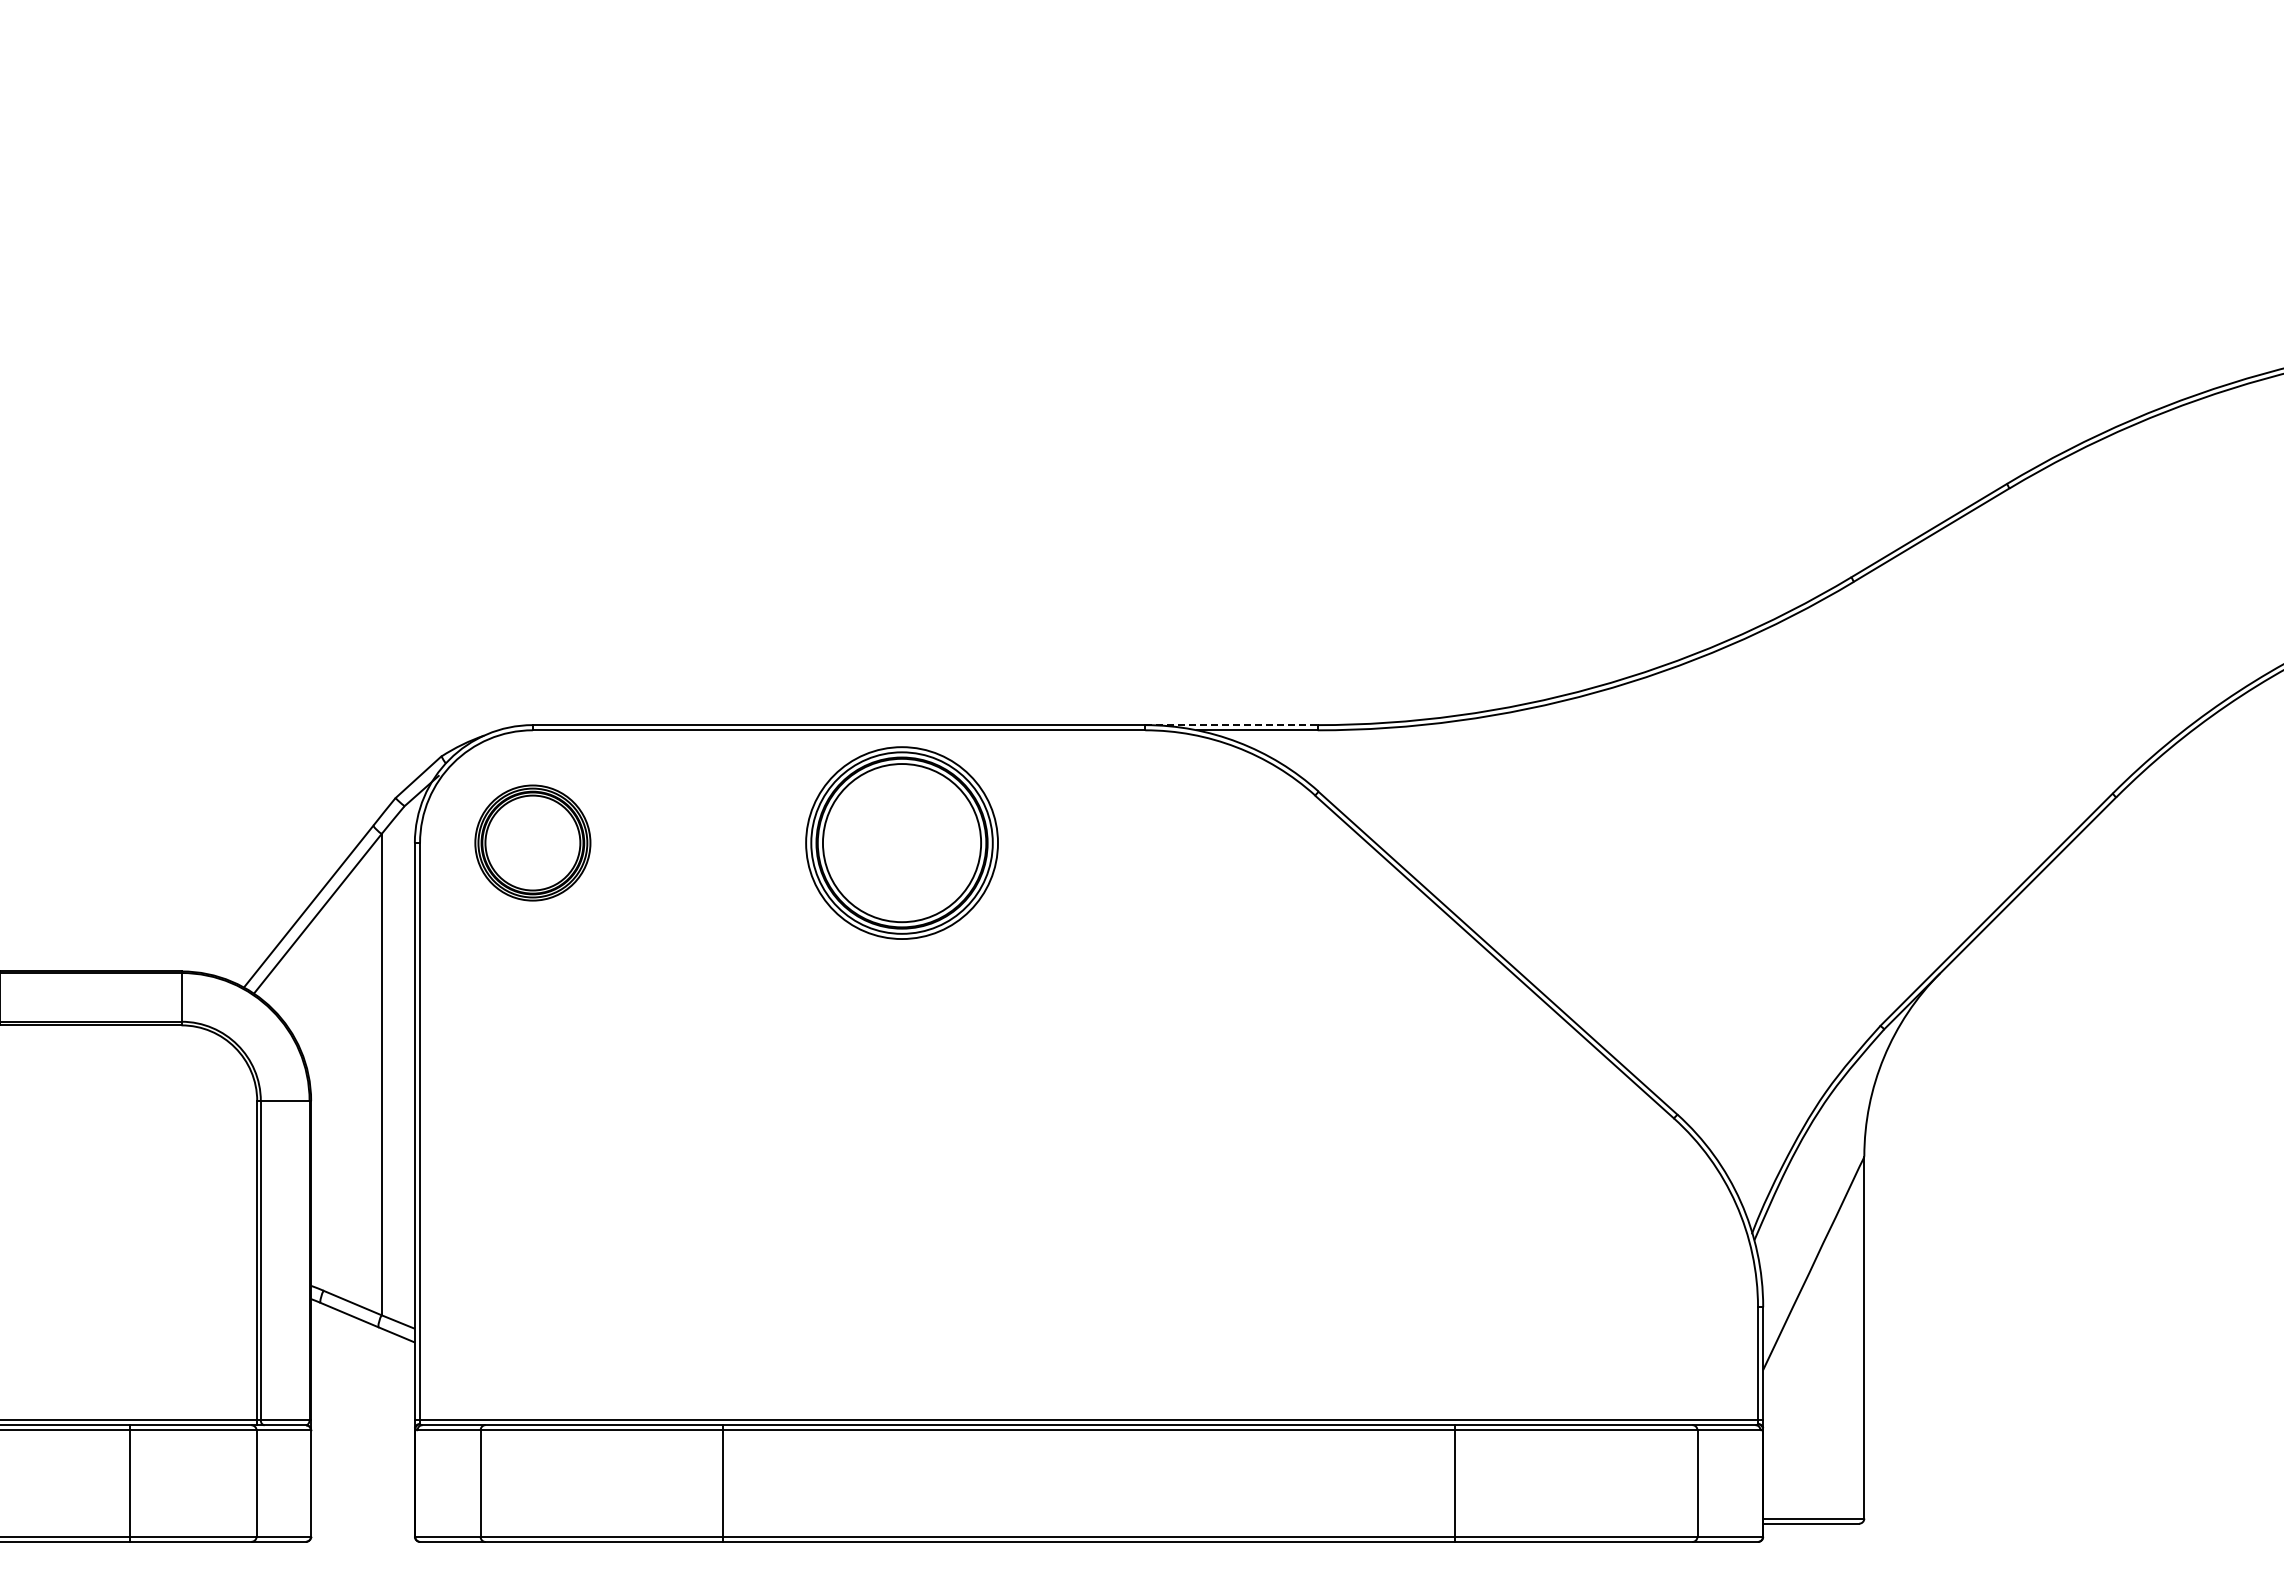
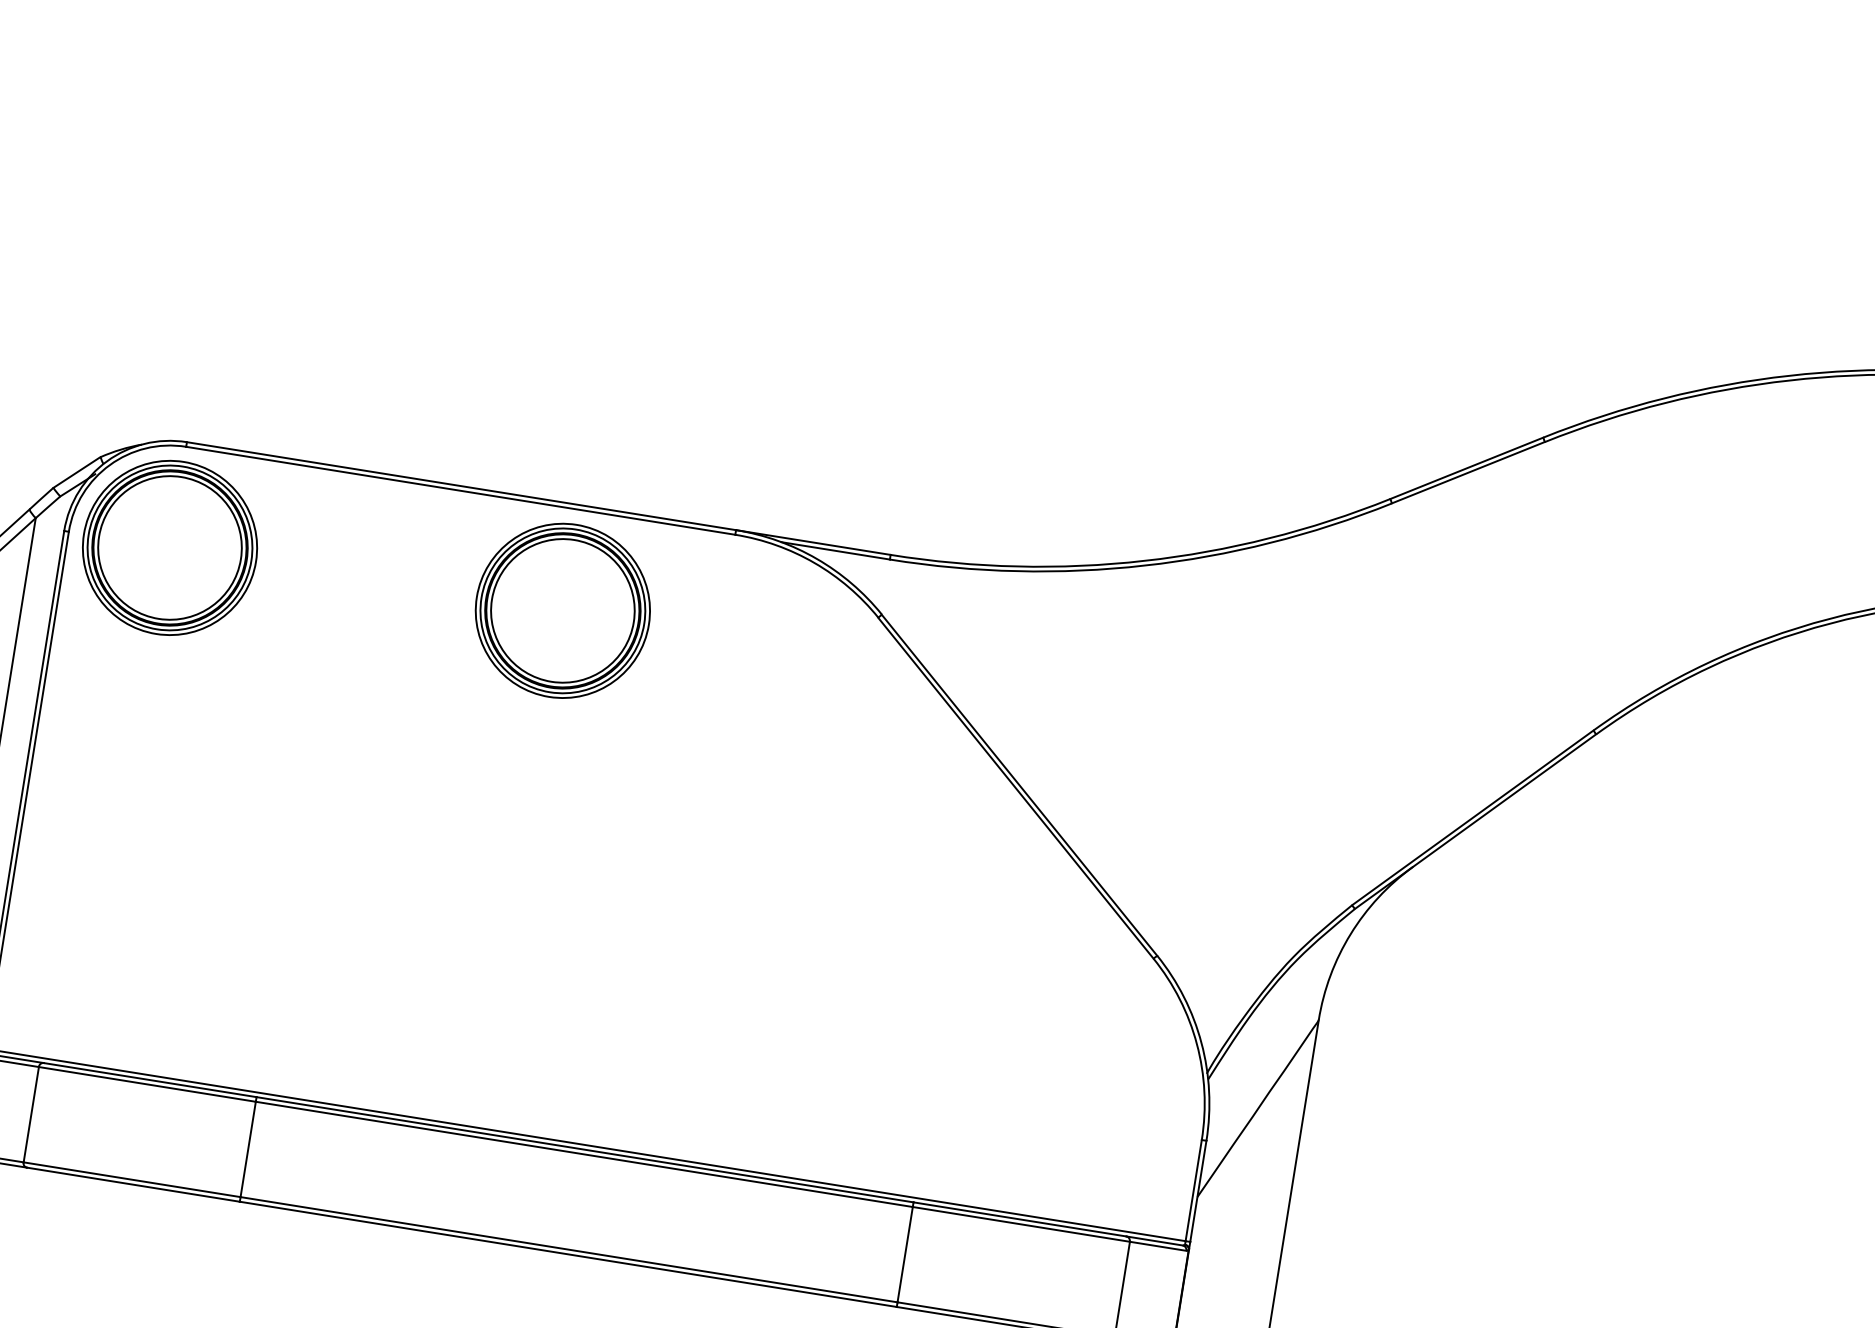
line: (1232, 725) -> (814, 543), dashed -> solid
part: (532, 842) -> (169, 547), size x1.67
part: (901, 842) -> (562, 610), moved

